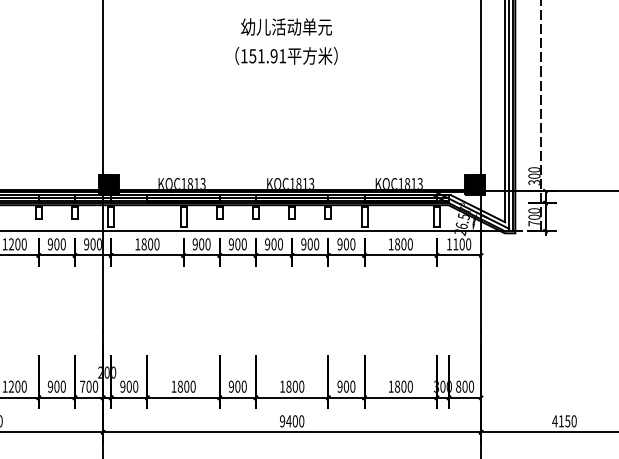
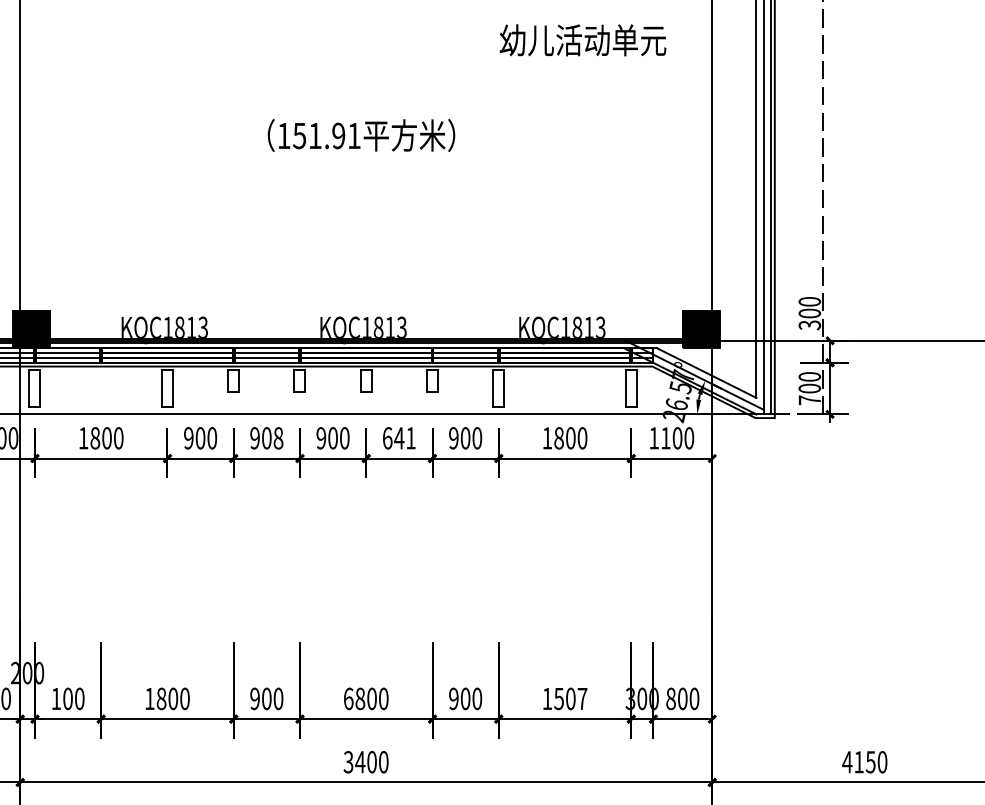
text: (286, 26) -> (582, 39), moved
text: (286, 55) -> (361, 134), moved
text: (243, 244) -> (277, 438), 900 -> 908
text: (310, 244) -> (399, 438), 900 -> 641
text: (122, 386) -> (55, 698), 900 -> 100
text: (282, 386) -> (348, 698), 1800 -> 6800
text: (403, 386) -> (570, 698), 1800 -> 1507
text: (282, 421) -> (348, 762), 9400 -> 3400

